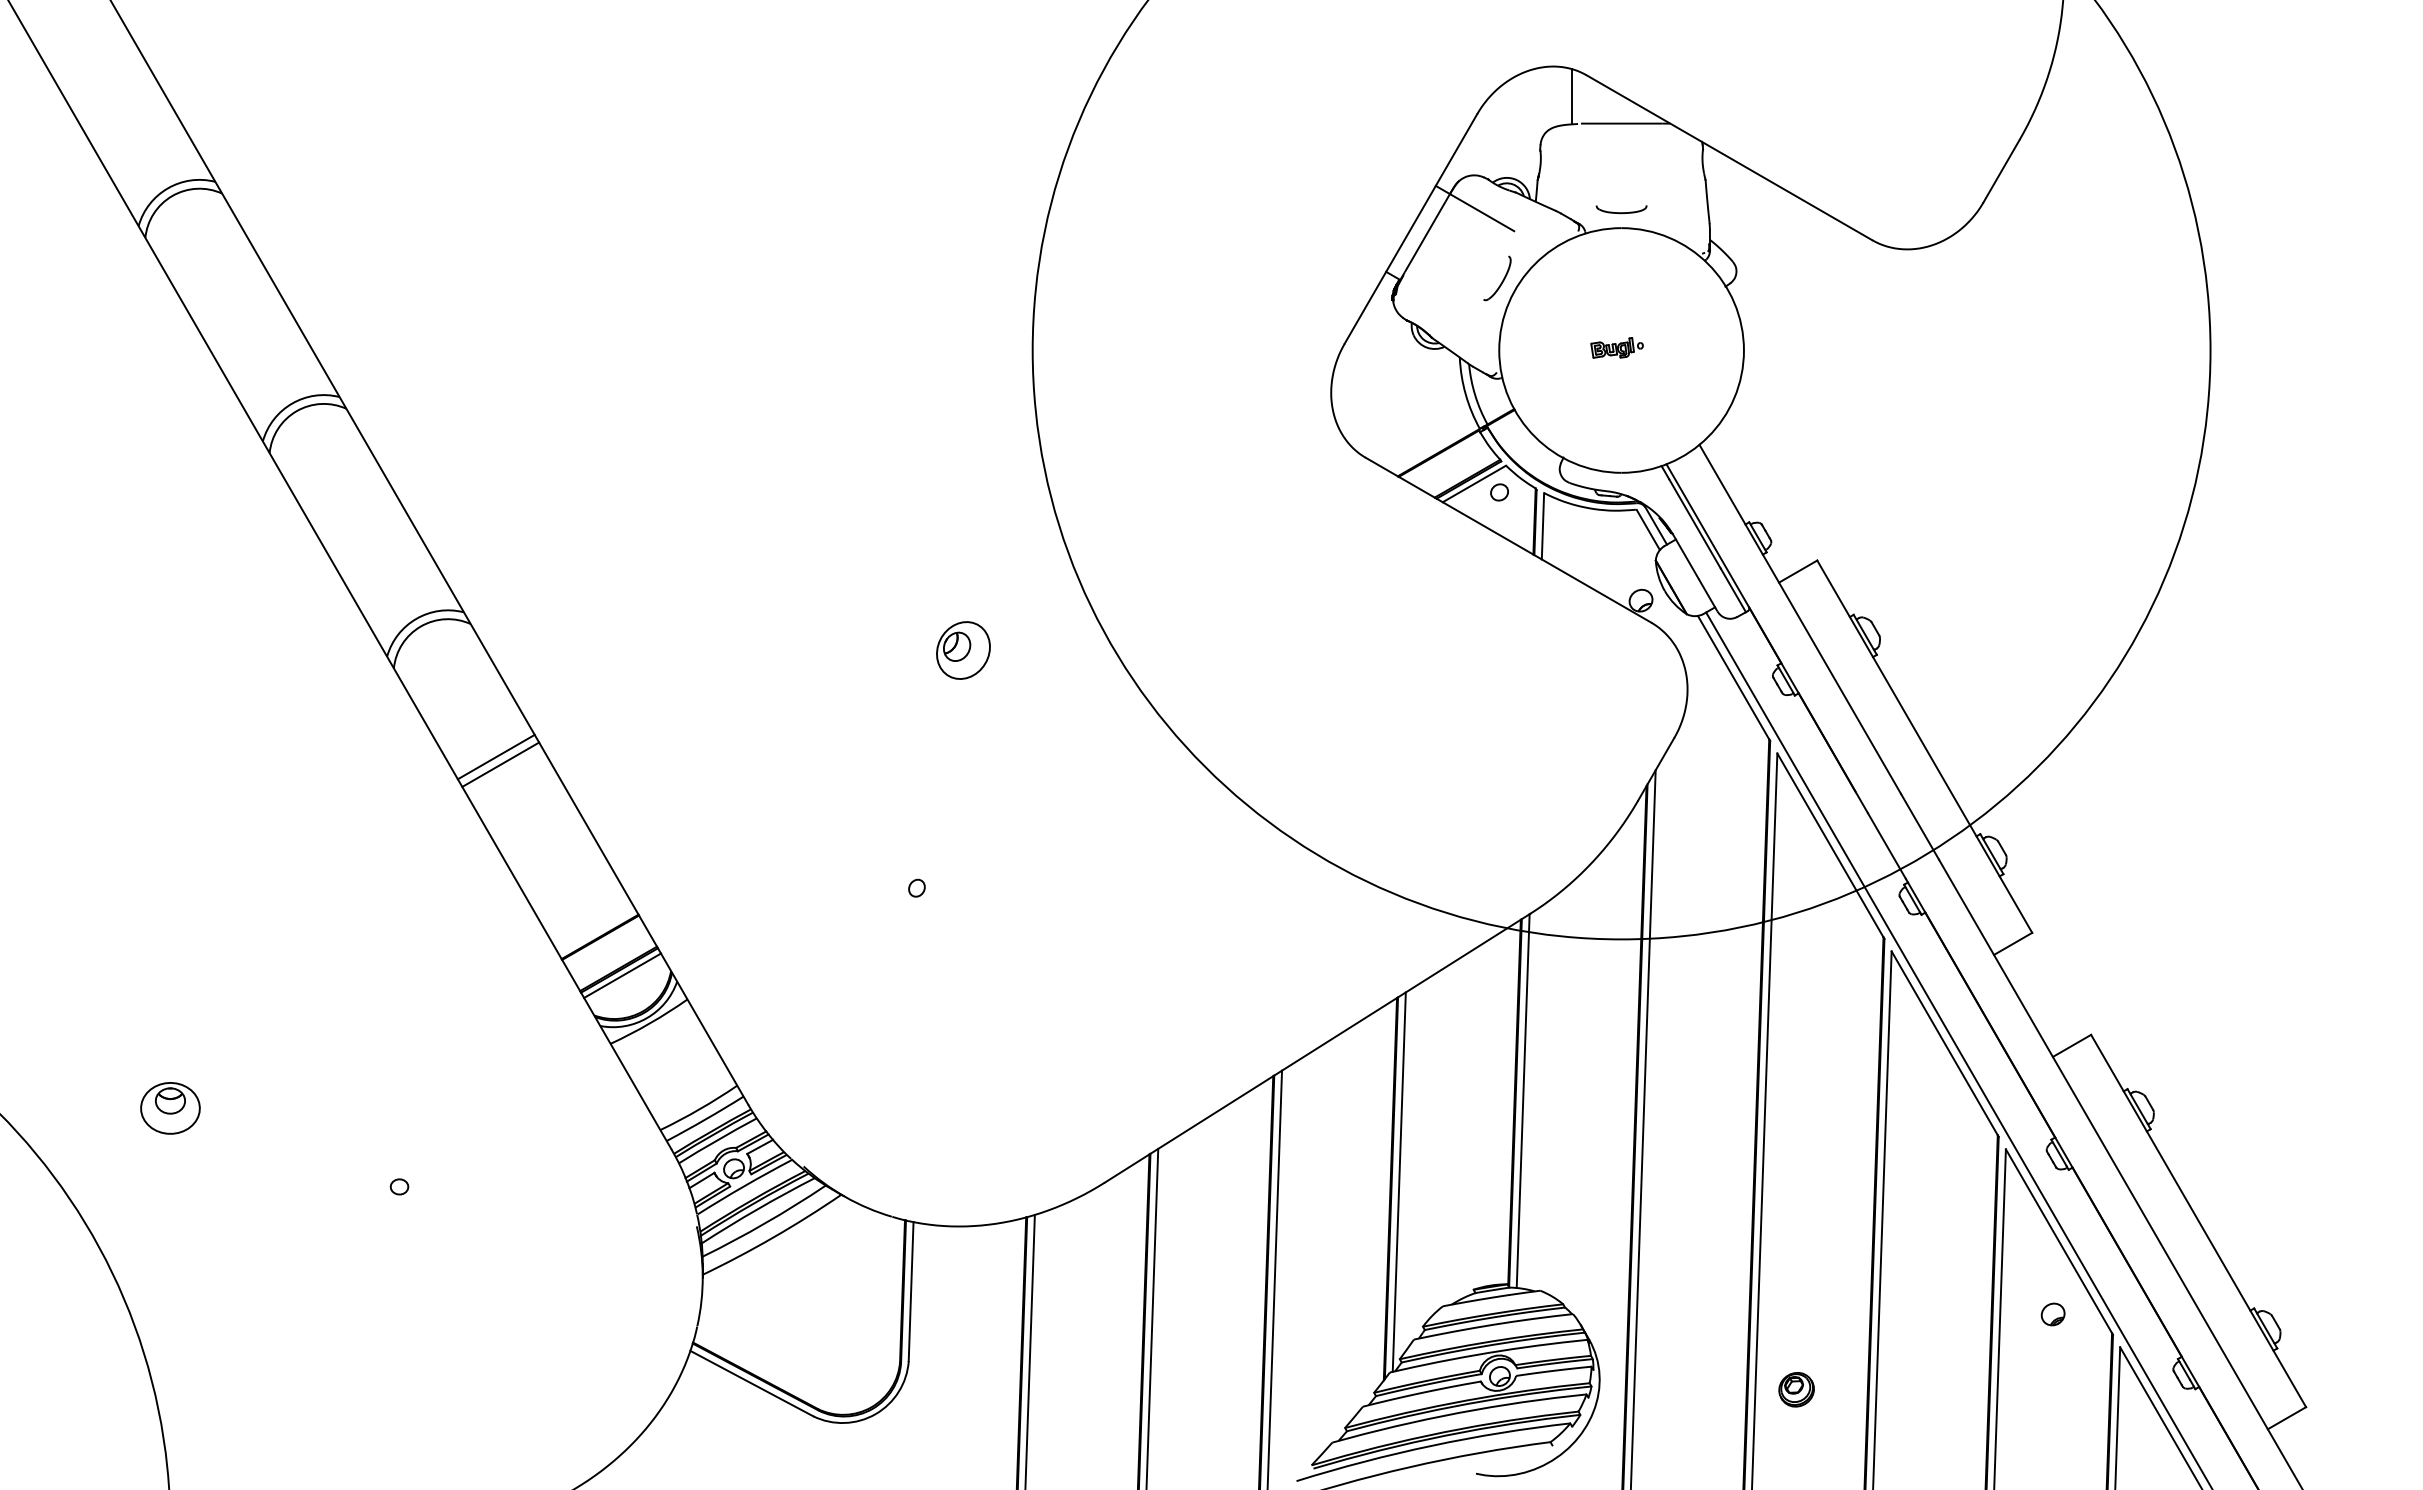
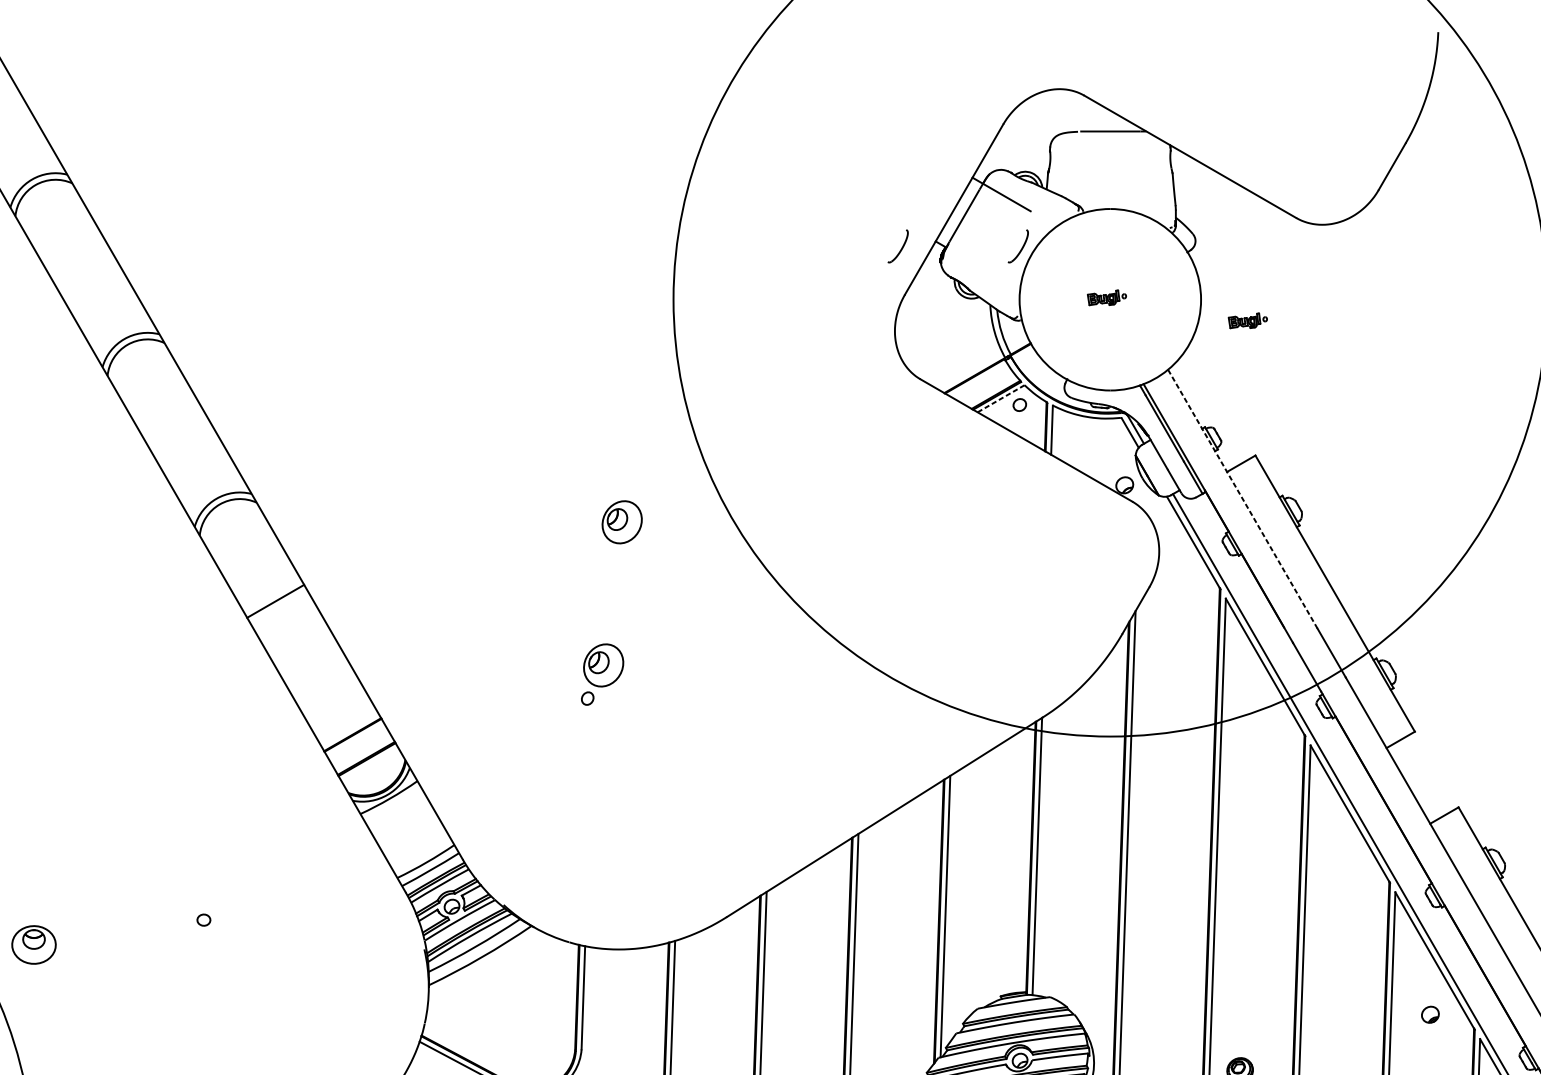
line: (1572, 96) -> (1073, 111), removed
part: (1621, 209) -> (1110, 195), removed
part: (1335, 278) -> (898, 246), added
part: (1806, 378) -> (1247, 320), added
line: (1474, 483) -> (1001, 398), solid -> dashed
line: (1800, 619) -> (1243, 499), solid -> dashed
line: (500, 764) -> (278, 606), removed
part: (938, 843) -> (603, 665), added
line: (622, 975) -> (369, 763), removed
part: (170, 1108) -> (34, 945), moved

